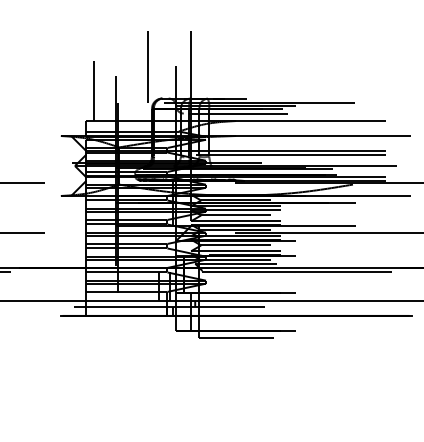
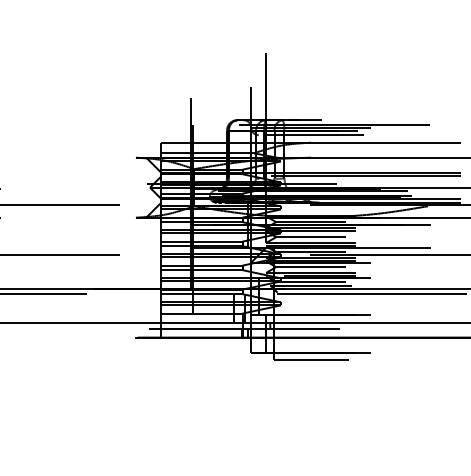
line: (147, 66) -> (222, 88), removed
line: (93, 90) -> (168, 112), removed

